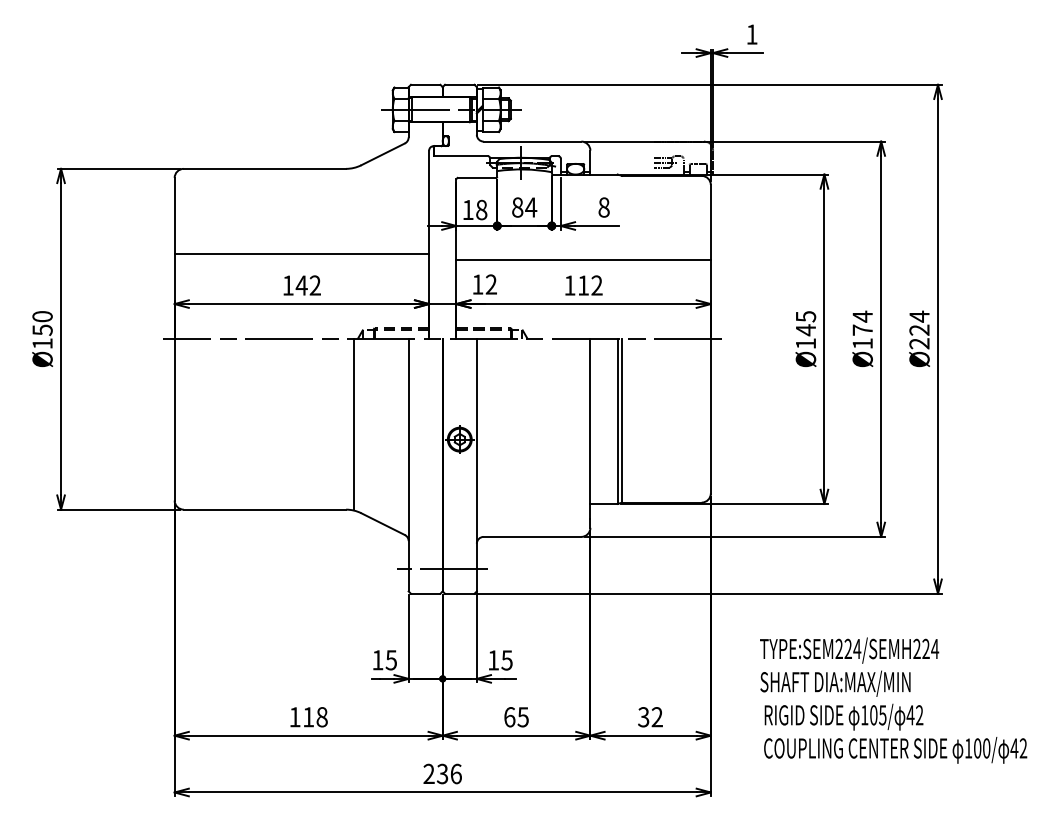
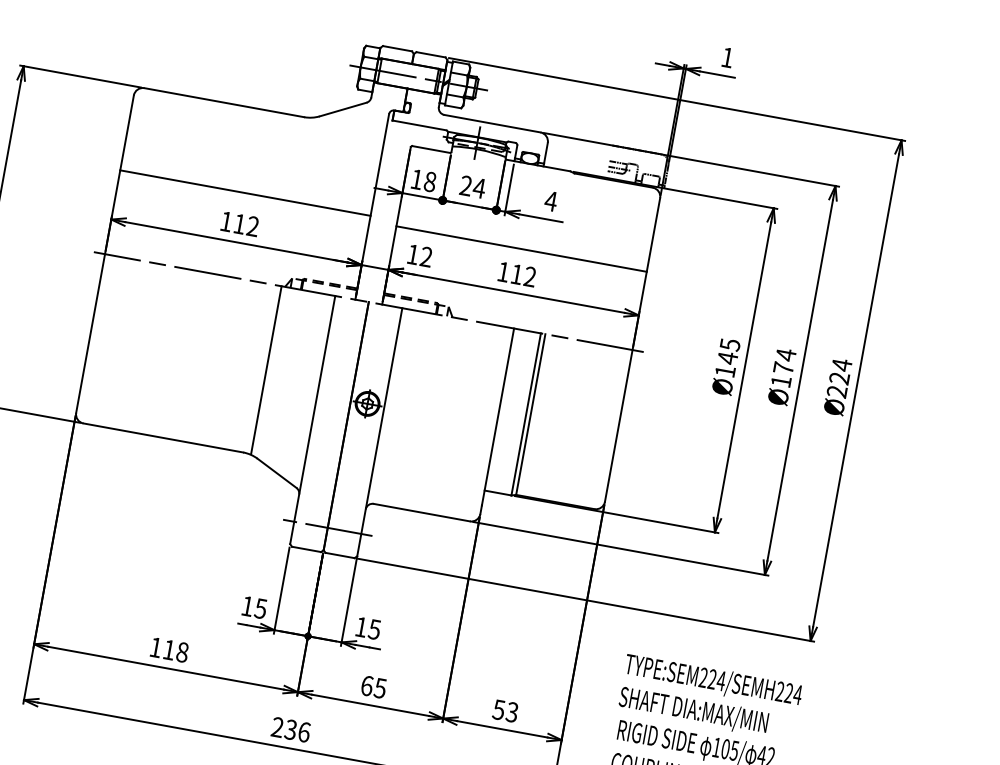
text: (517, 207) -> (465, 185), 84 -> 24
text: (604, 207) -> (551, 201), 8 -> 4
text: (301, 285) -> (239, 223), 142 -> 112
text: (650, 717) -> (505, 711), 32 -> 53

